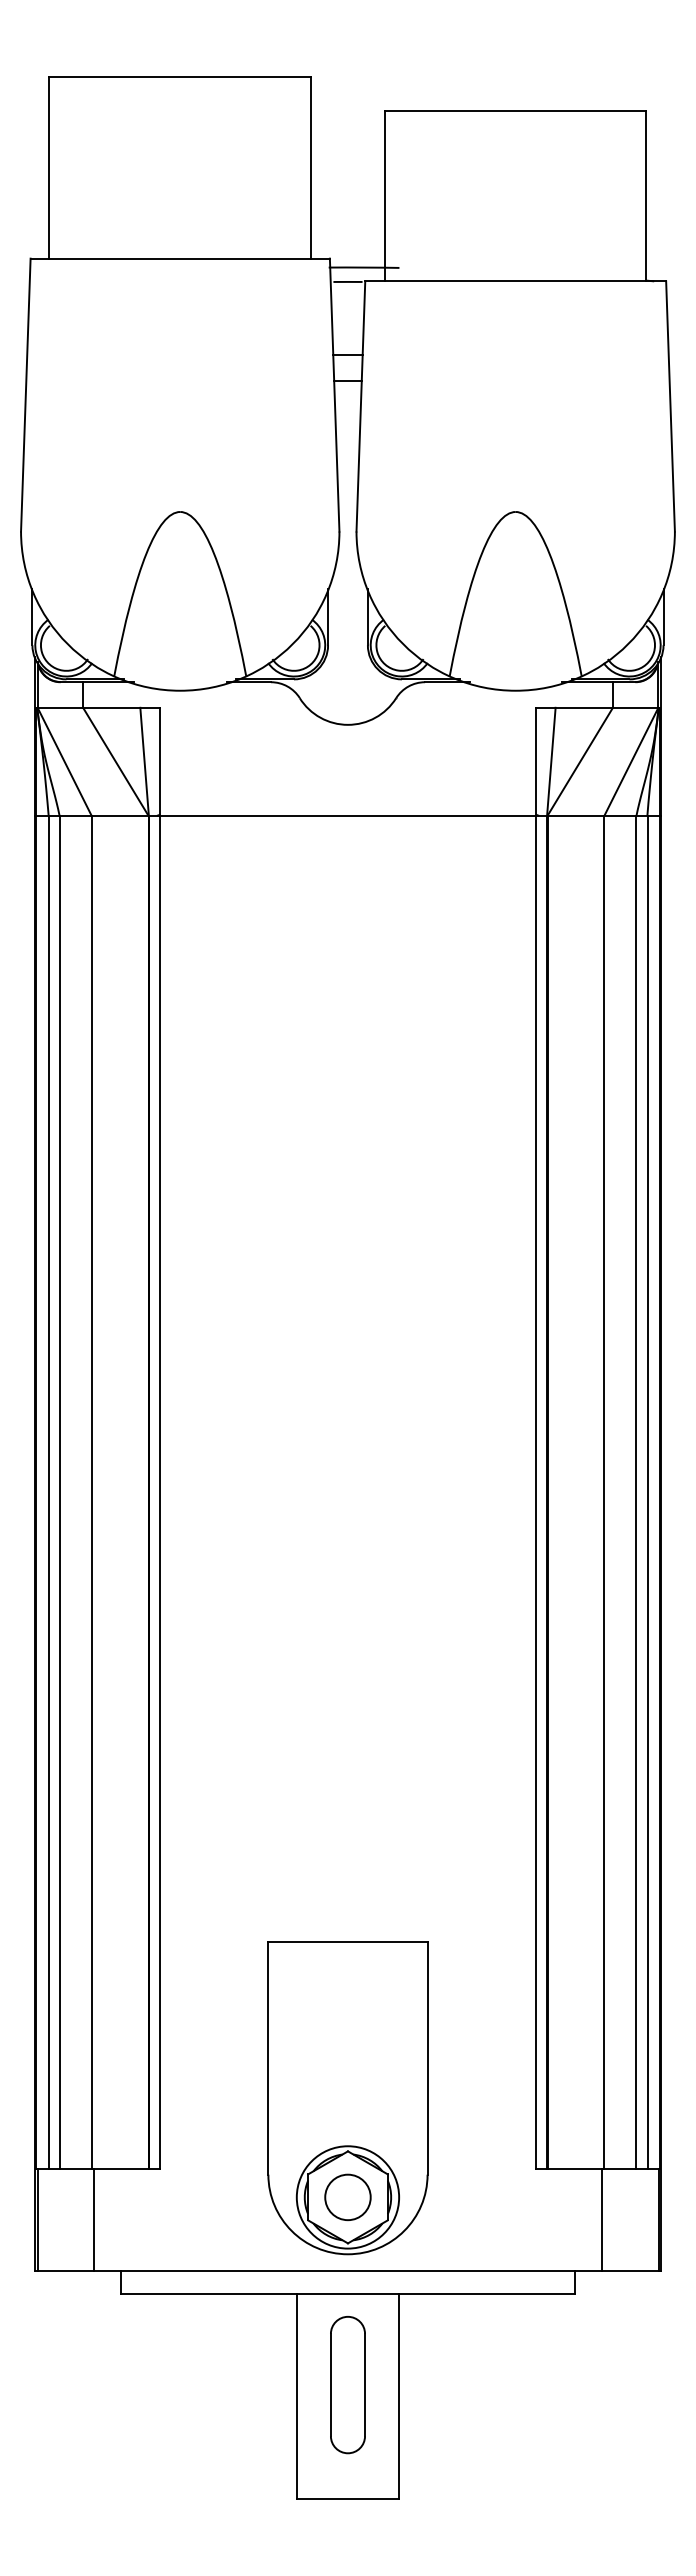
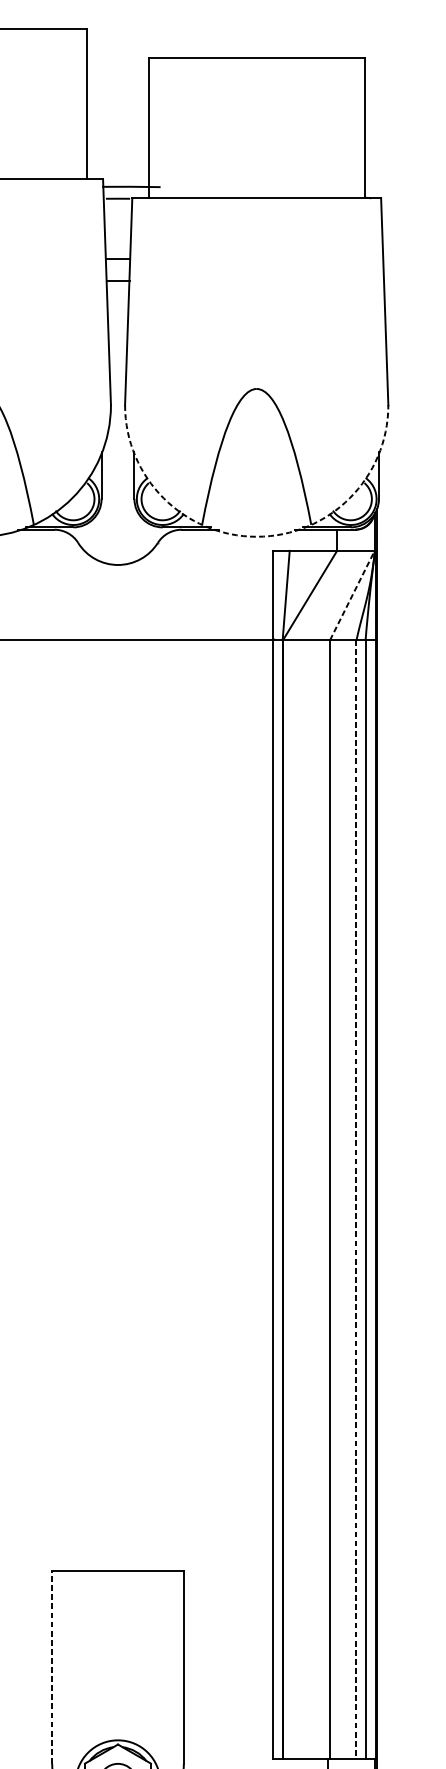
arc: (515, 690) -> (256, 536), solid -> dashed
line: (631, 761) -> (352, 595), solid -> dashed
line: (636, 1492) -> (356, 1199), solid -> dashed
line: (268, 2058) -> (52, 1667), solid -> dashed

